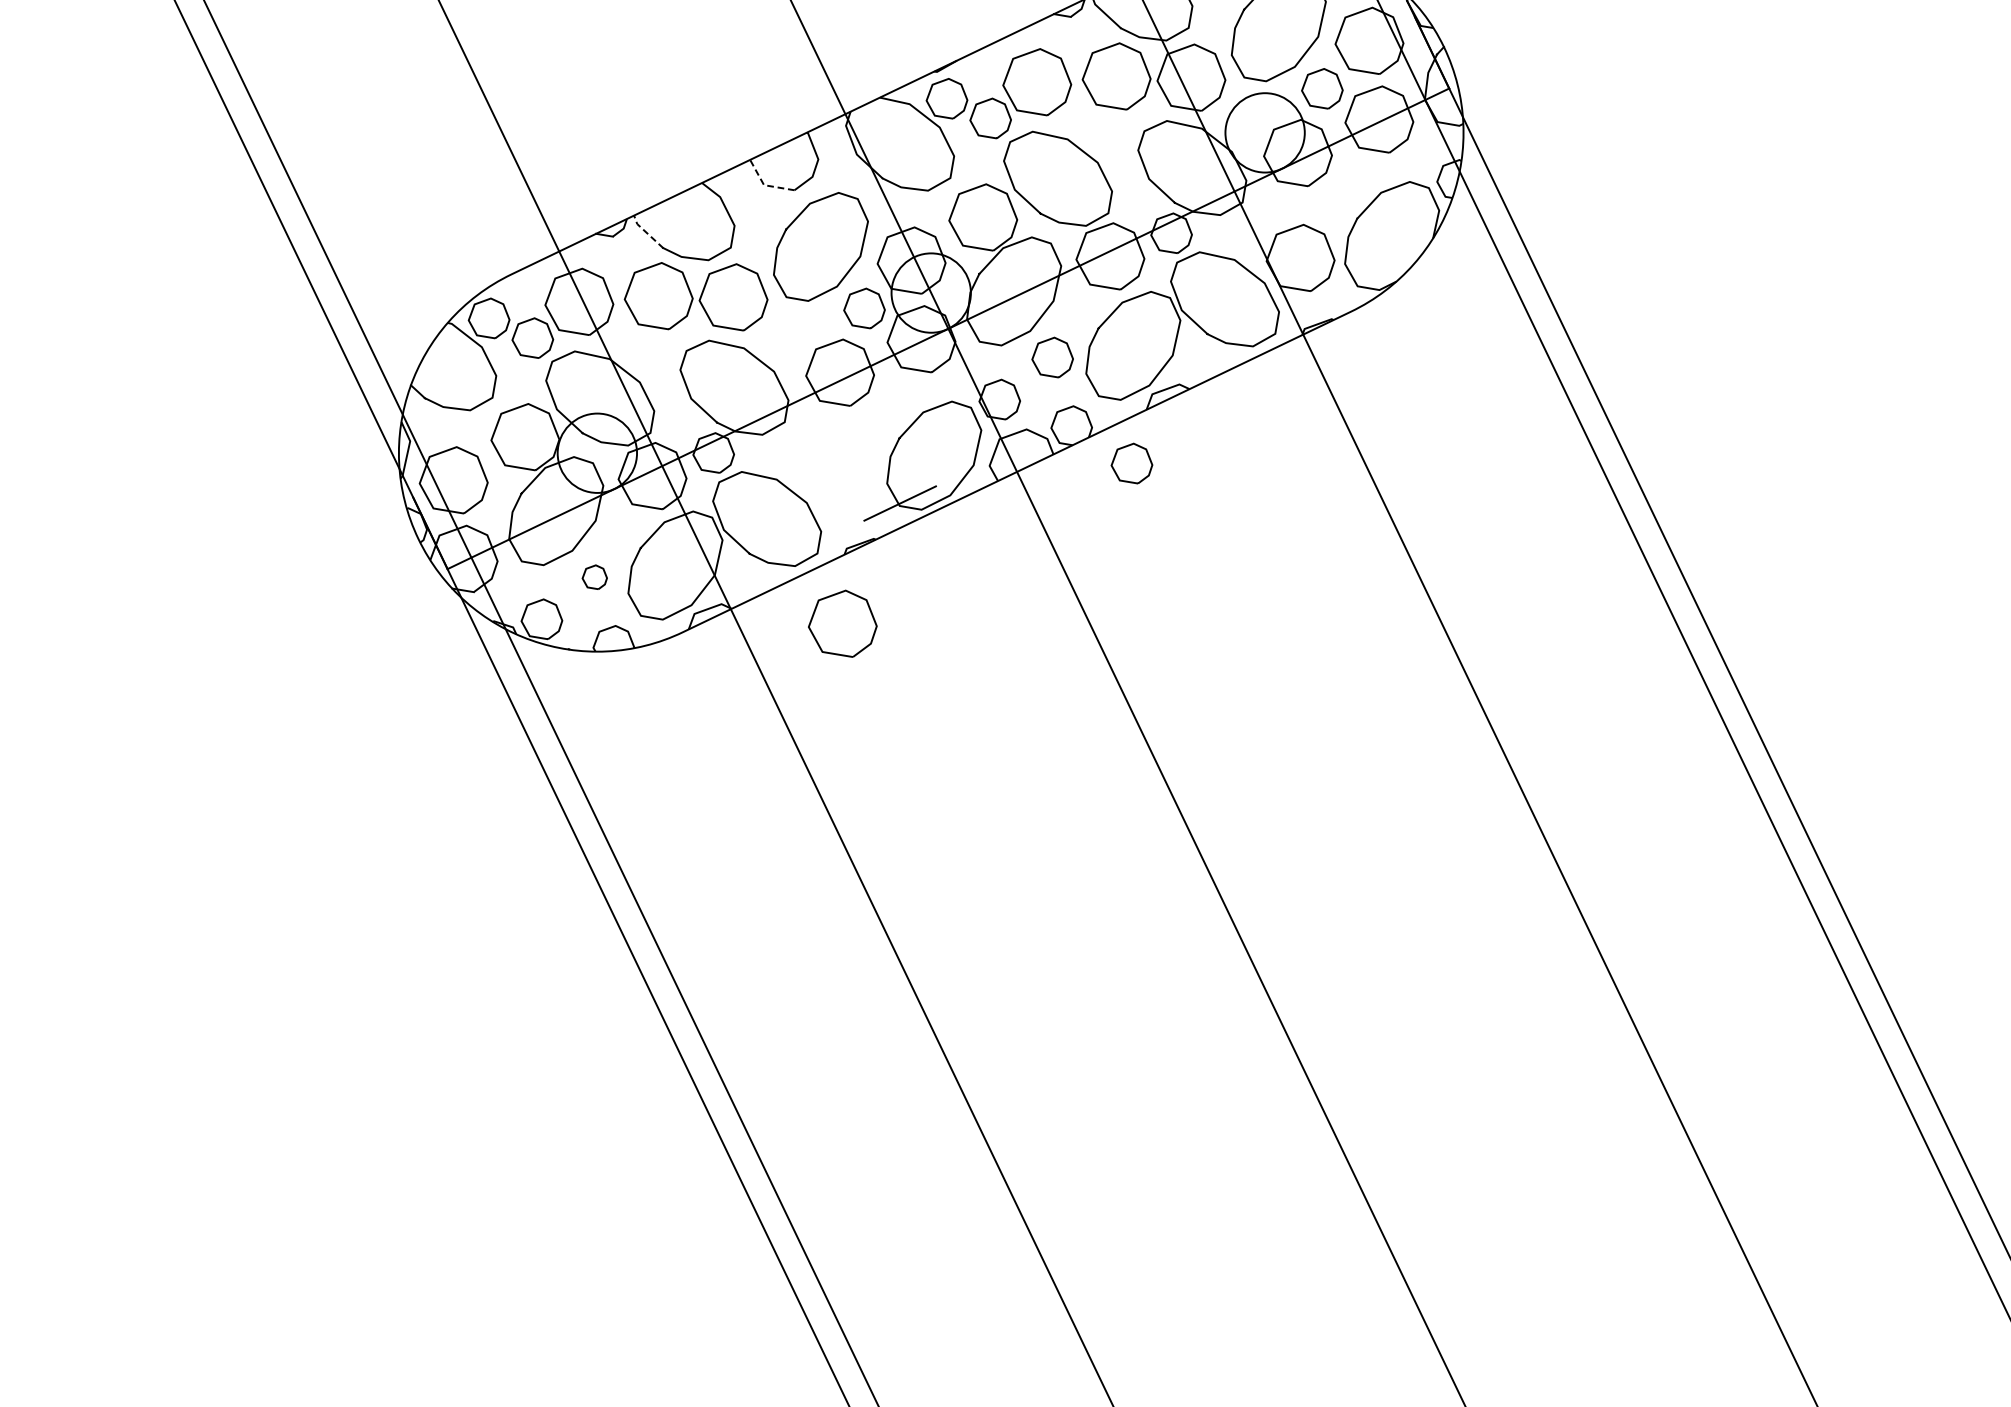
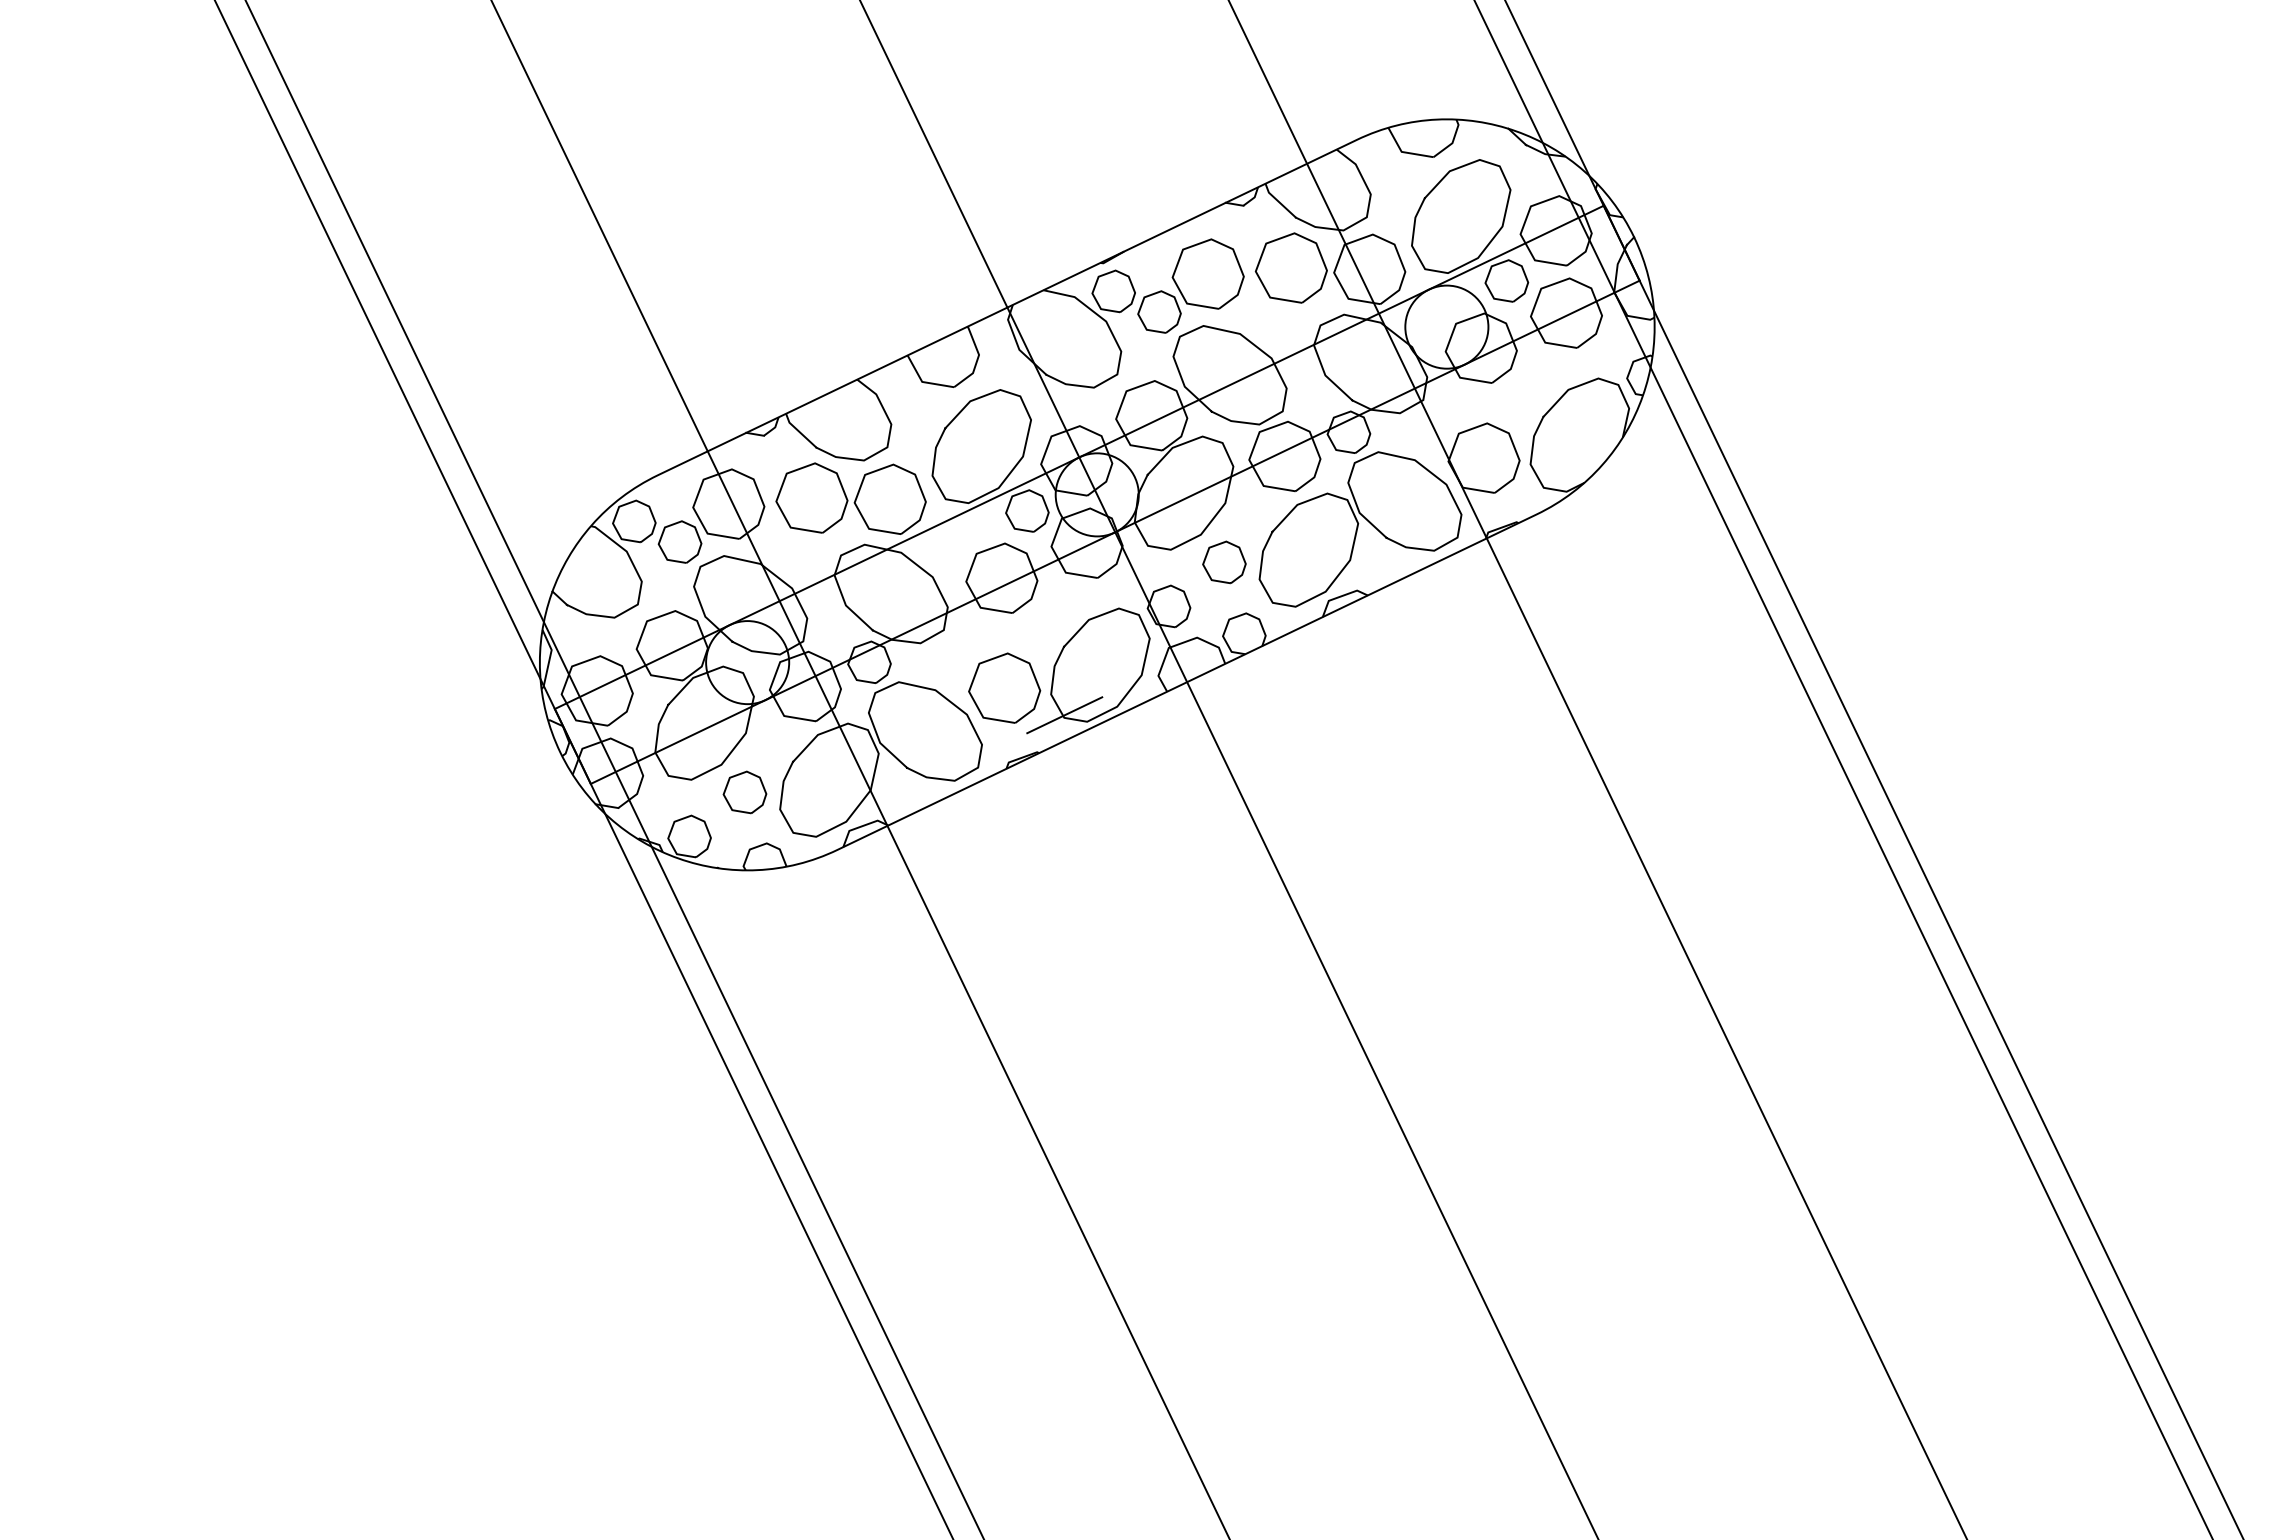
line: (764, 184) -> (922, 381), dashed -> solid
line: (645, 232) -> (798, 431), dashed -> solid
line: (913, 257) -> (1078, 457), added
curve: (1124, 448) -> (1299, 657), removed
part: (594, 577) -> (744, 792), size x1.67
curve: (833, 596) -> (994, 659), moved

